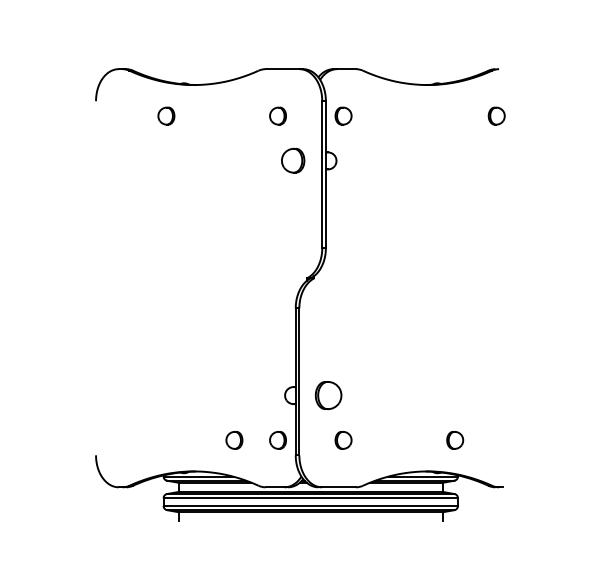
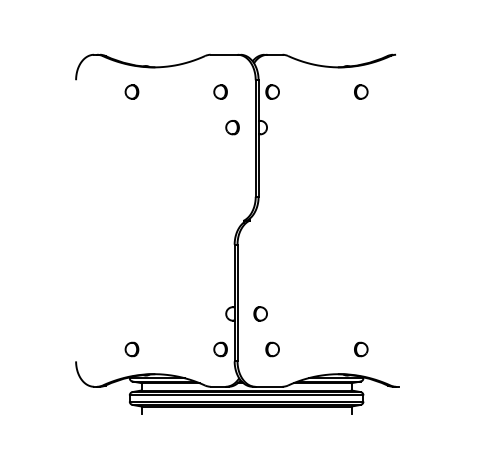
part: (497, 115) -> (361, 91), moved
part: (293, 160) -> (232, 127), size x0.71
part: (328, 395) -> (260, 313), size x0.62
part: (233, 440) -> (131, 349), moved

